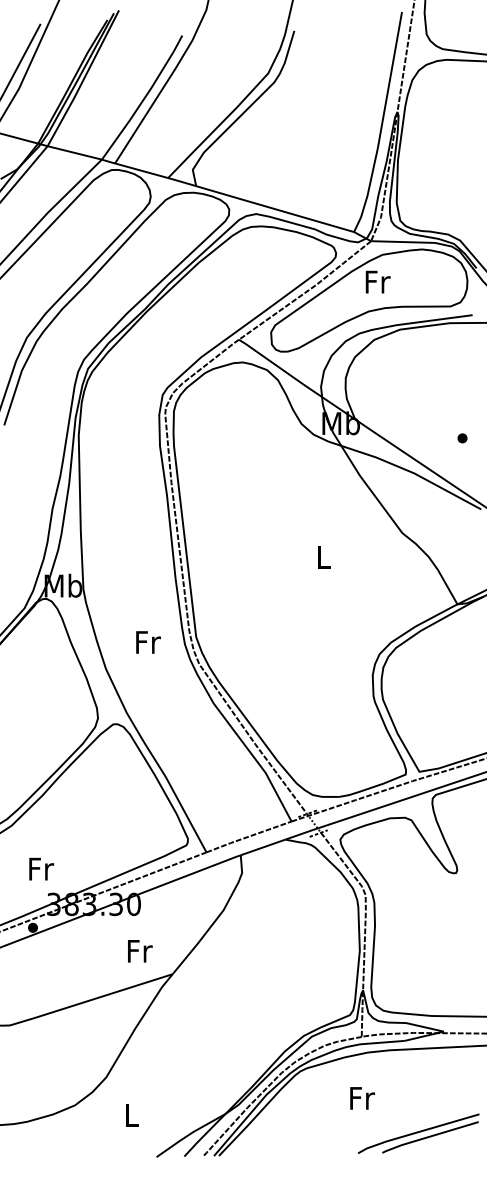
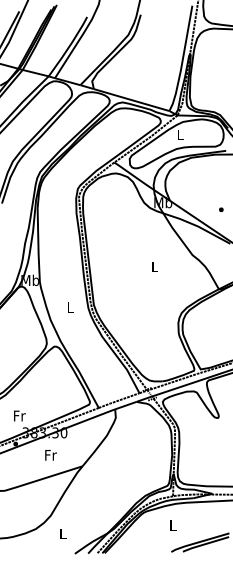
text: (377, 281) -> (180, 134), Fr -> L
text: (147, 642) -> (70, 307), Fr -> L
text: (139, 951) -> (50, 455), moved
text: (362, 1097) -> (173, 525), Fr -> L

